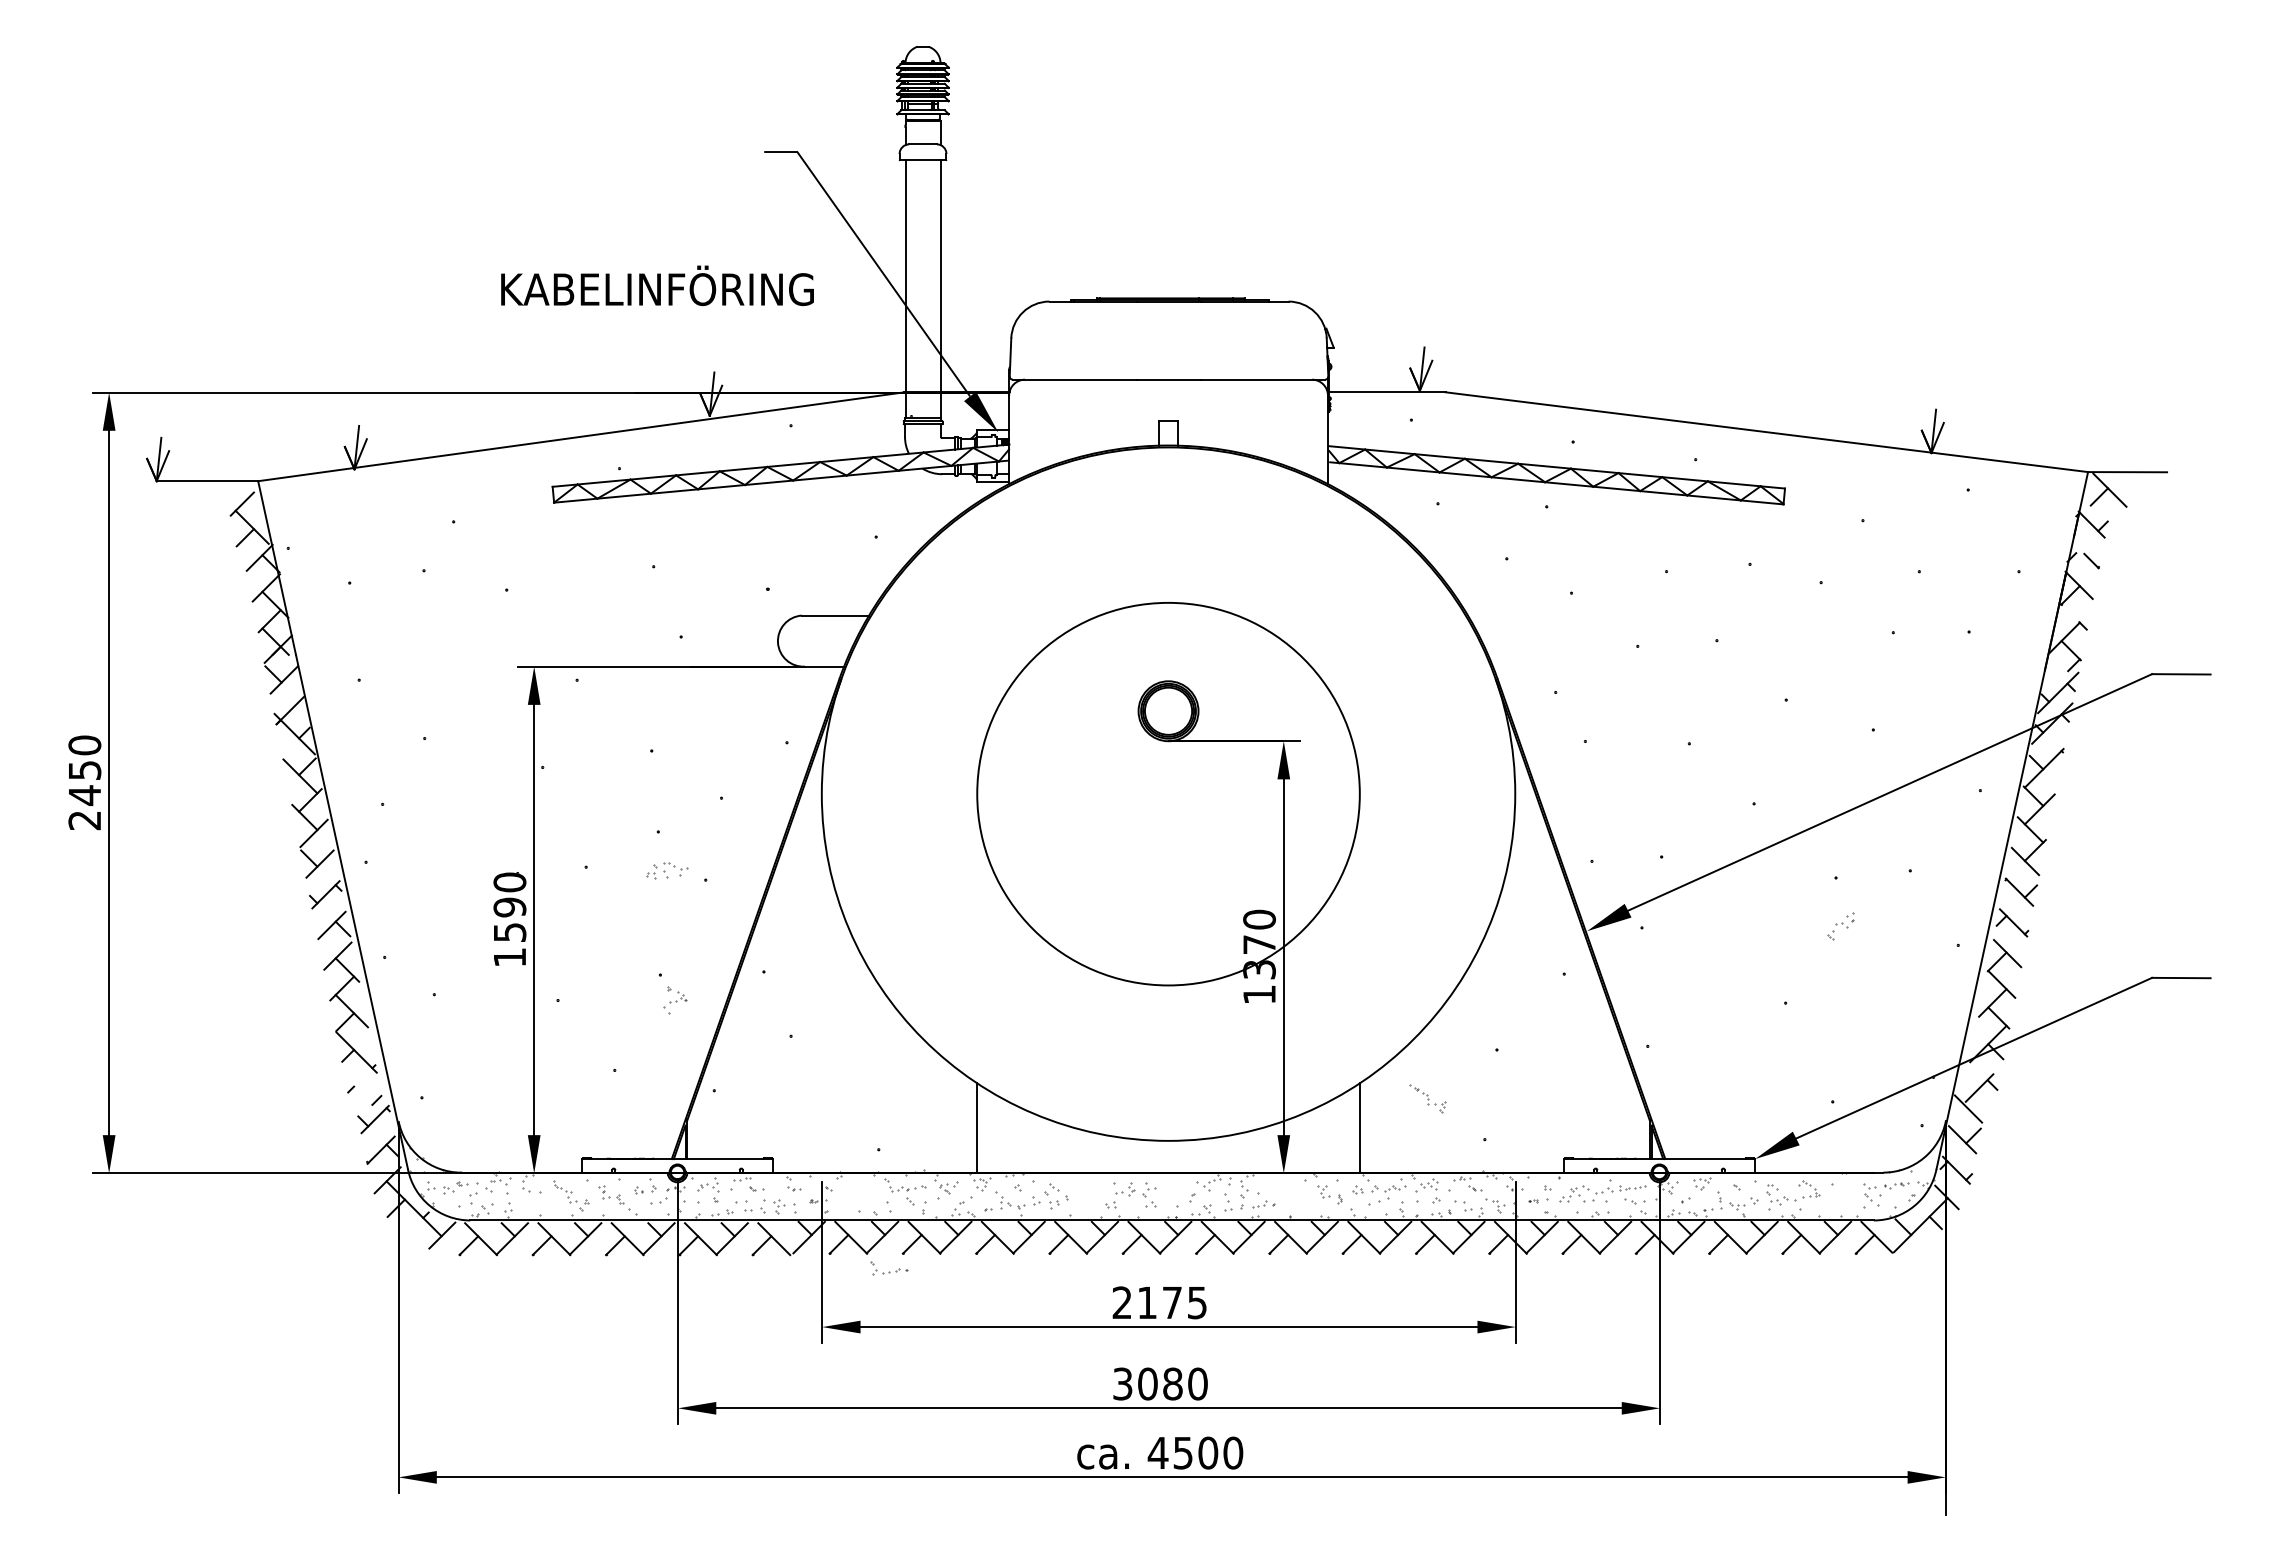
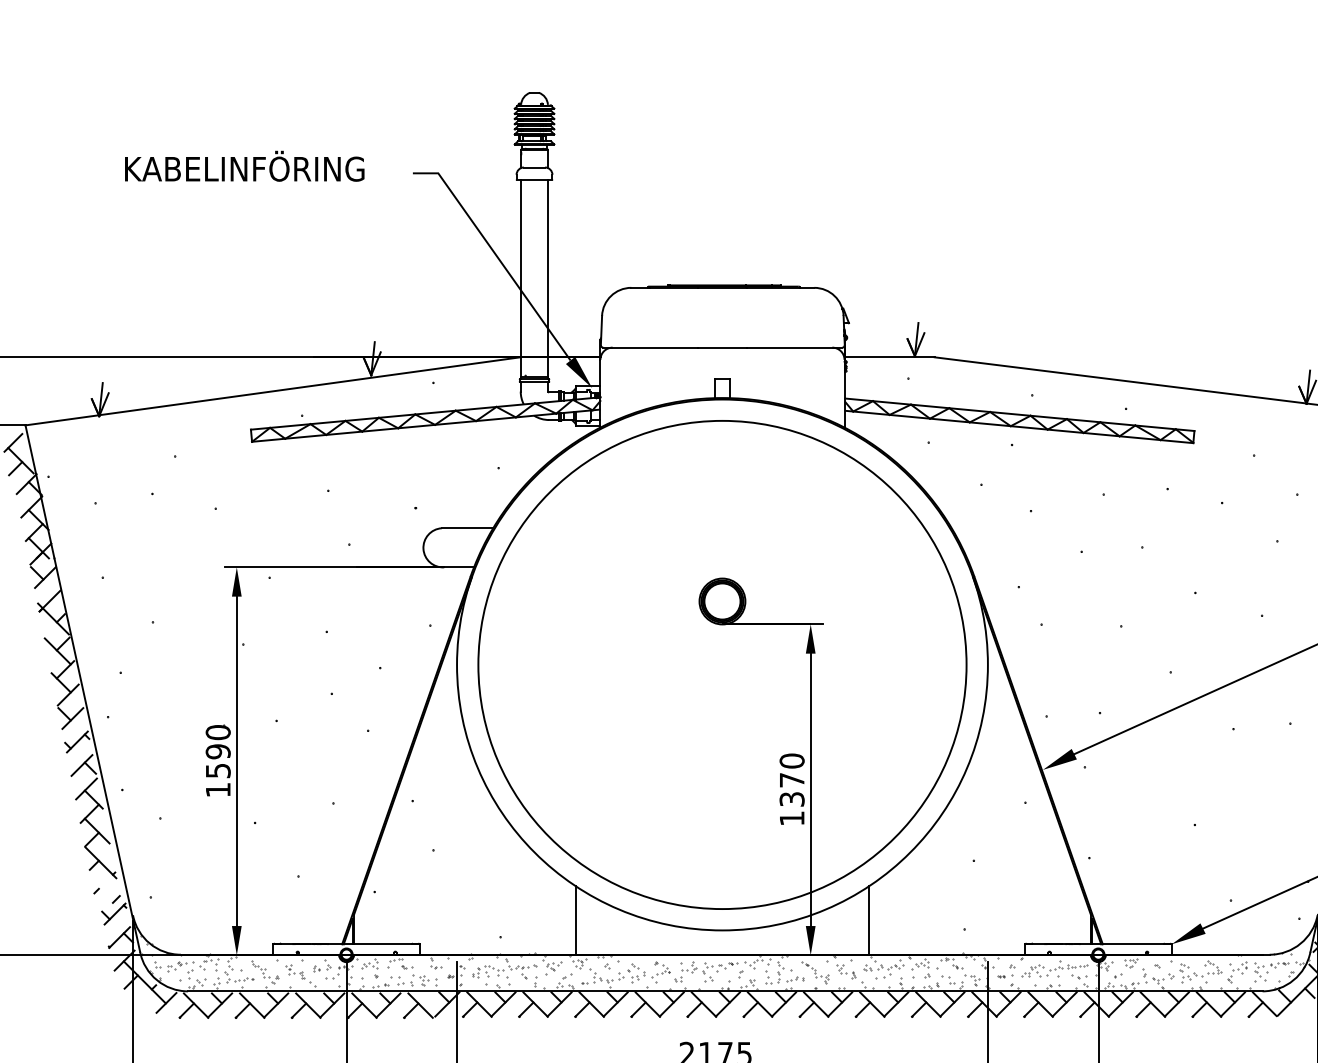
text: (657, 285) -> (244, 166), moved
circle: (1168, 793) -> (722, 664), size x1.67
part: (667, 870) -> (488, 971), moved
part: (1840, 926) -> (1236, 972), moved
part: (675, 1000) -> (661, 972), moved
part: (1427, 1098) -> (815, 972), moved
part: (1174, 1188) -> (727, 966), added
part: (889, 1268) -> (239, 977), moved

